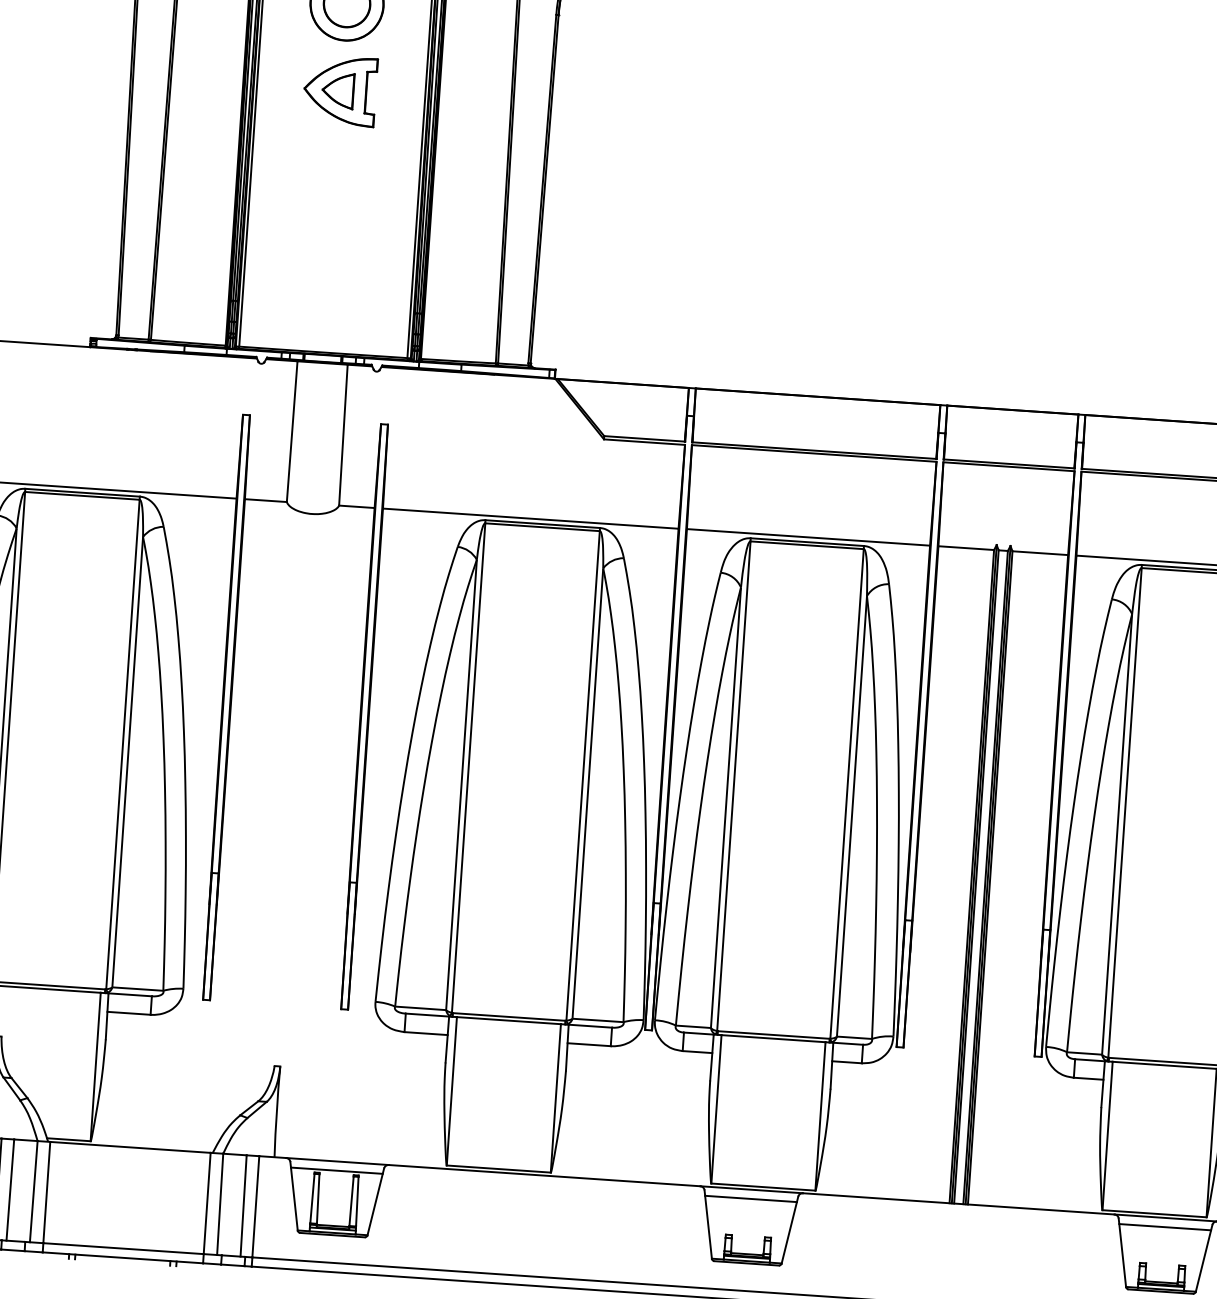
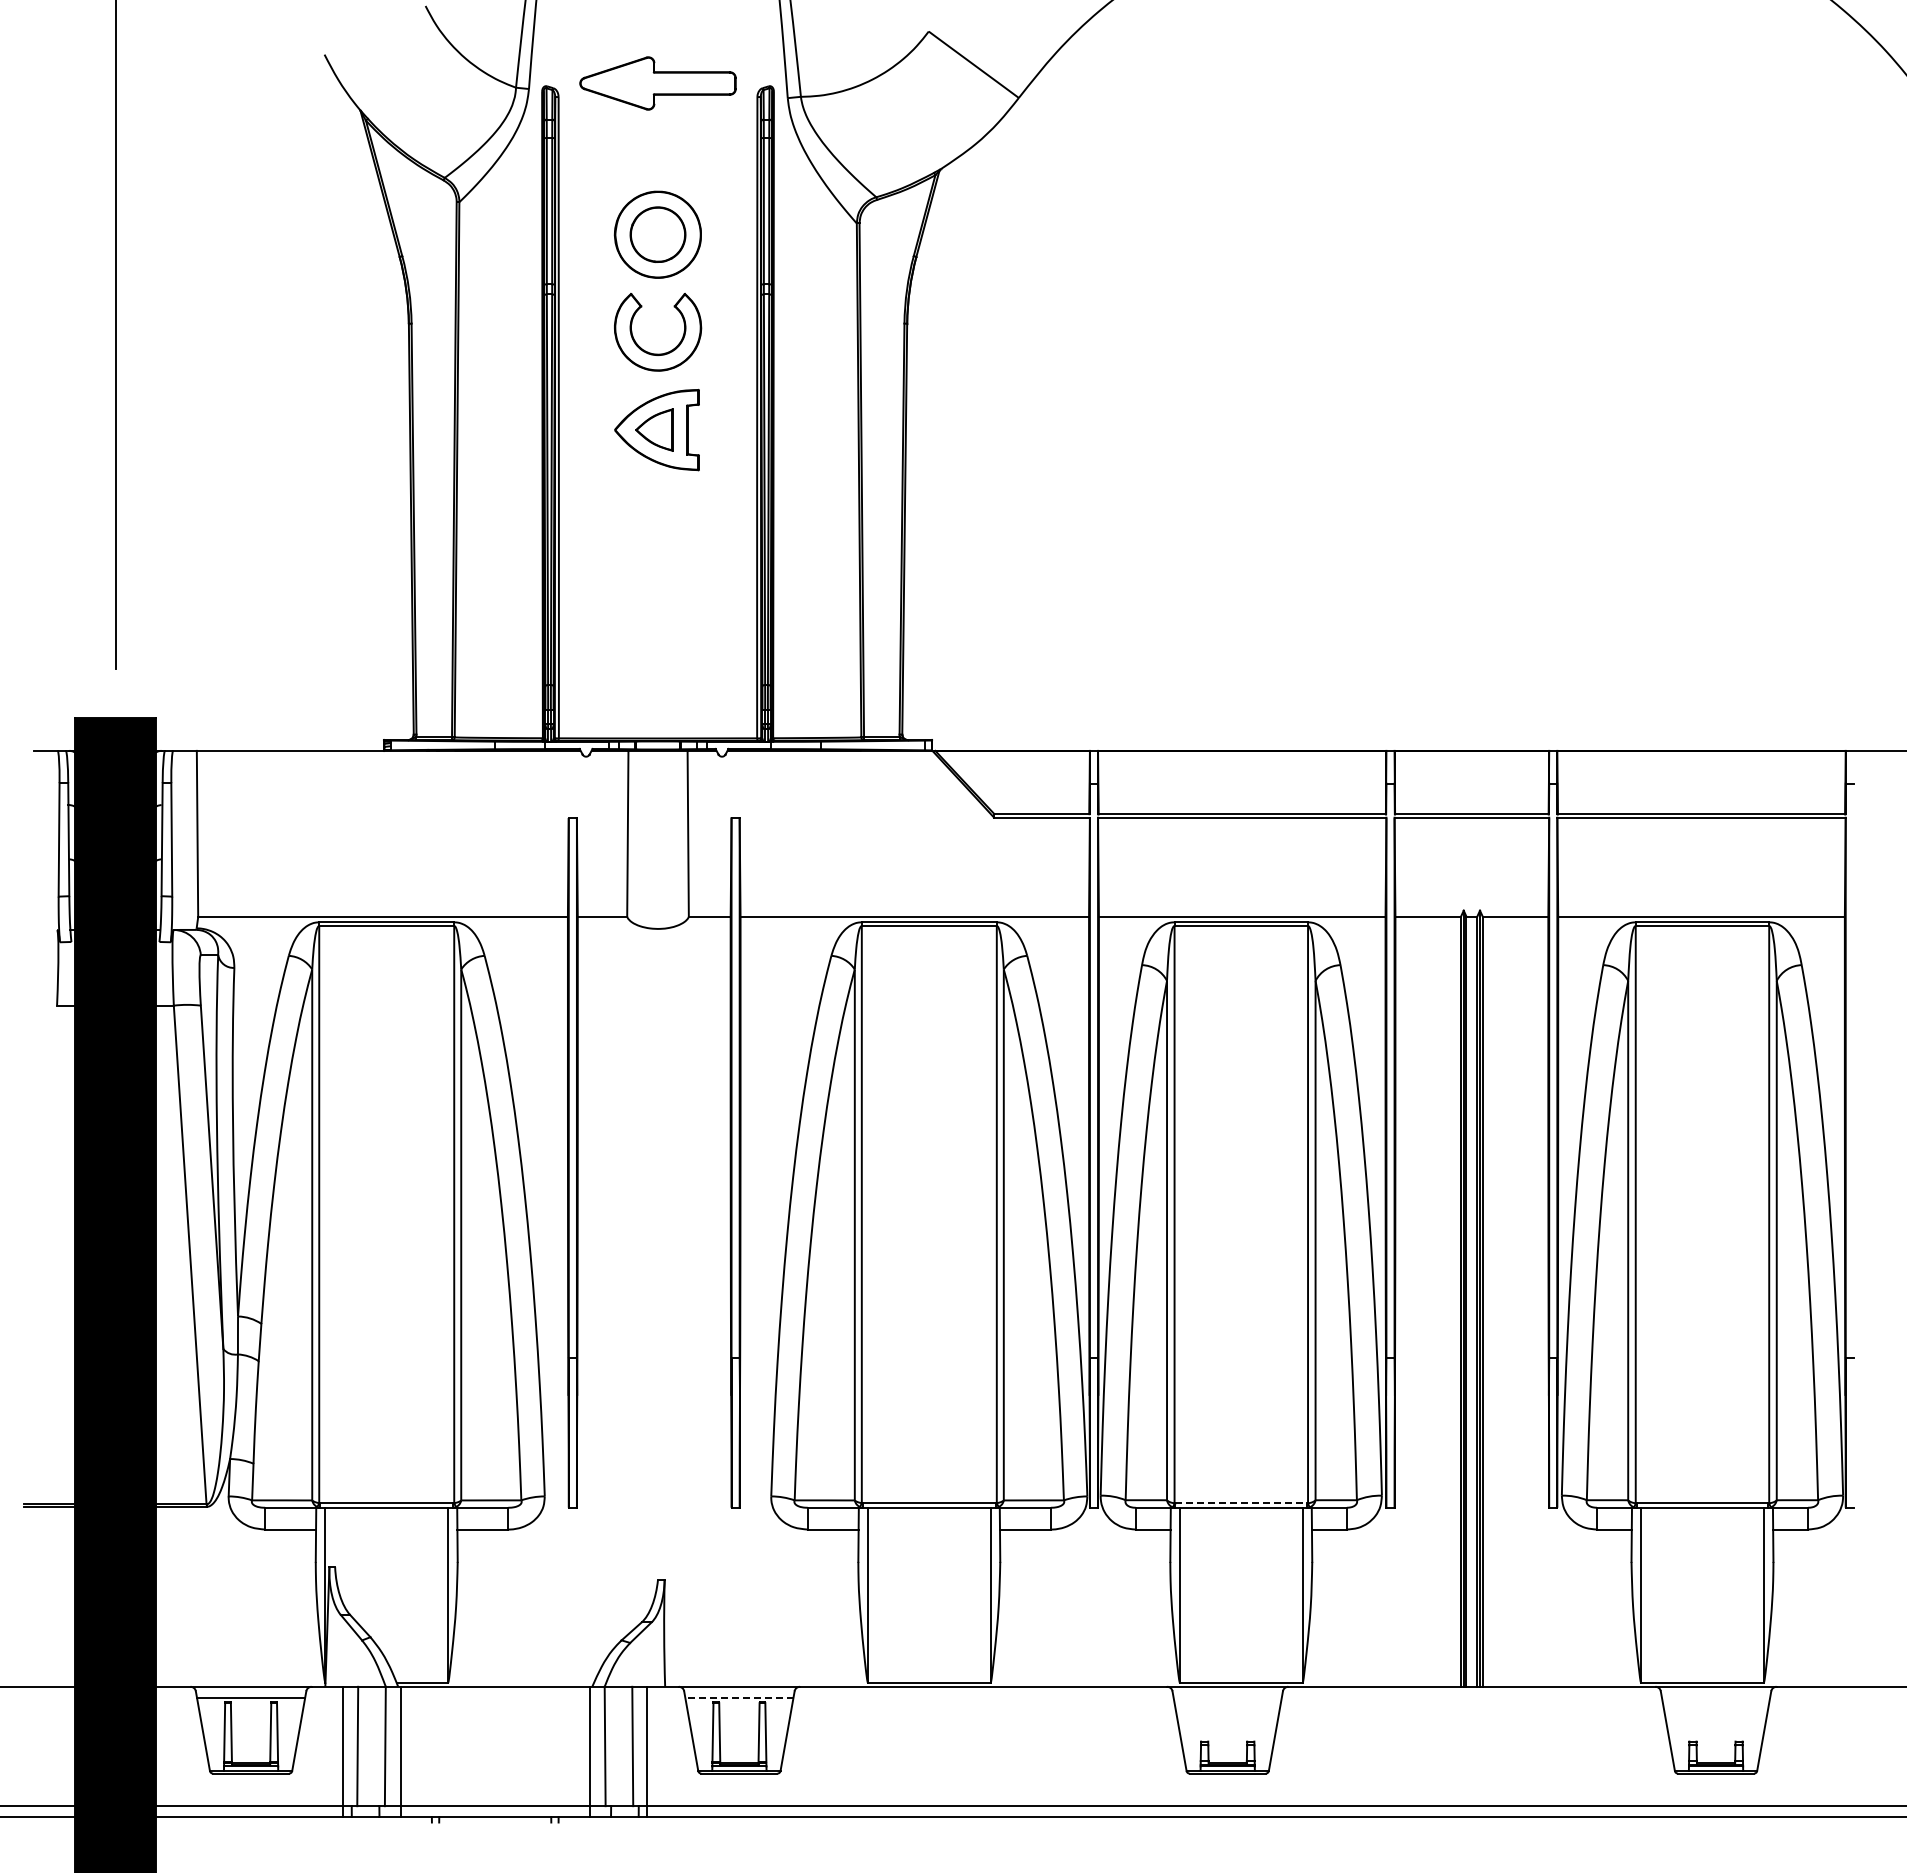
line: (773, 1035) -> (1241, 1503), solid -> dashed
line: (336, 1170) -> (738, 1697), solid -> dashed
line: (750, 1198) -> (1227, 1697), removed
line: (1164, 1227) -> (1715, 1697), removed

